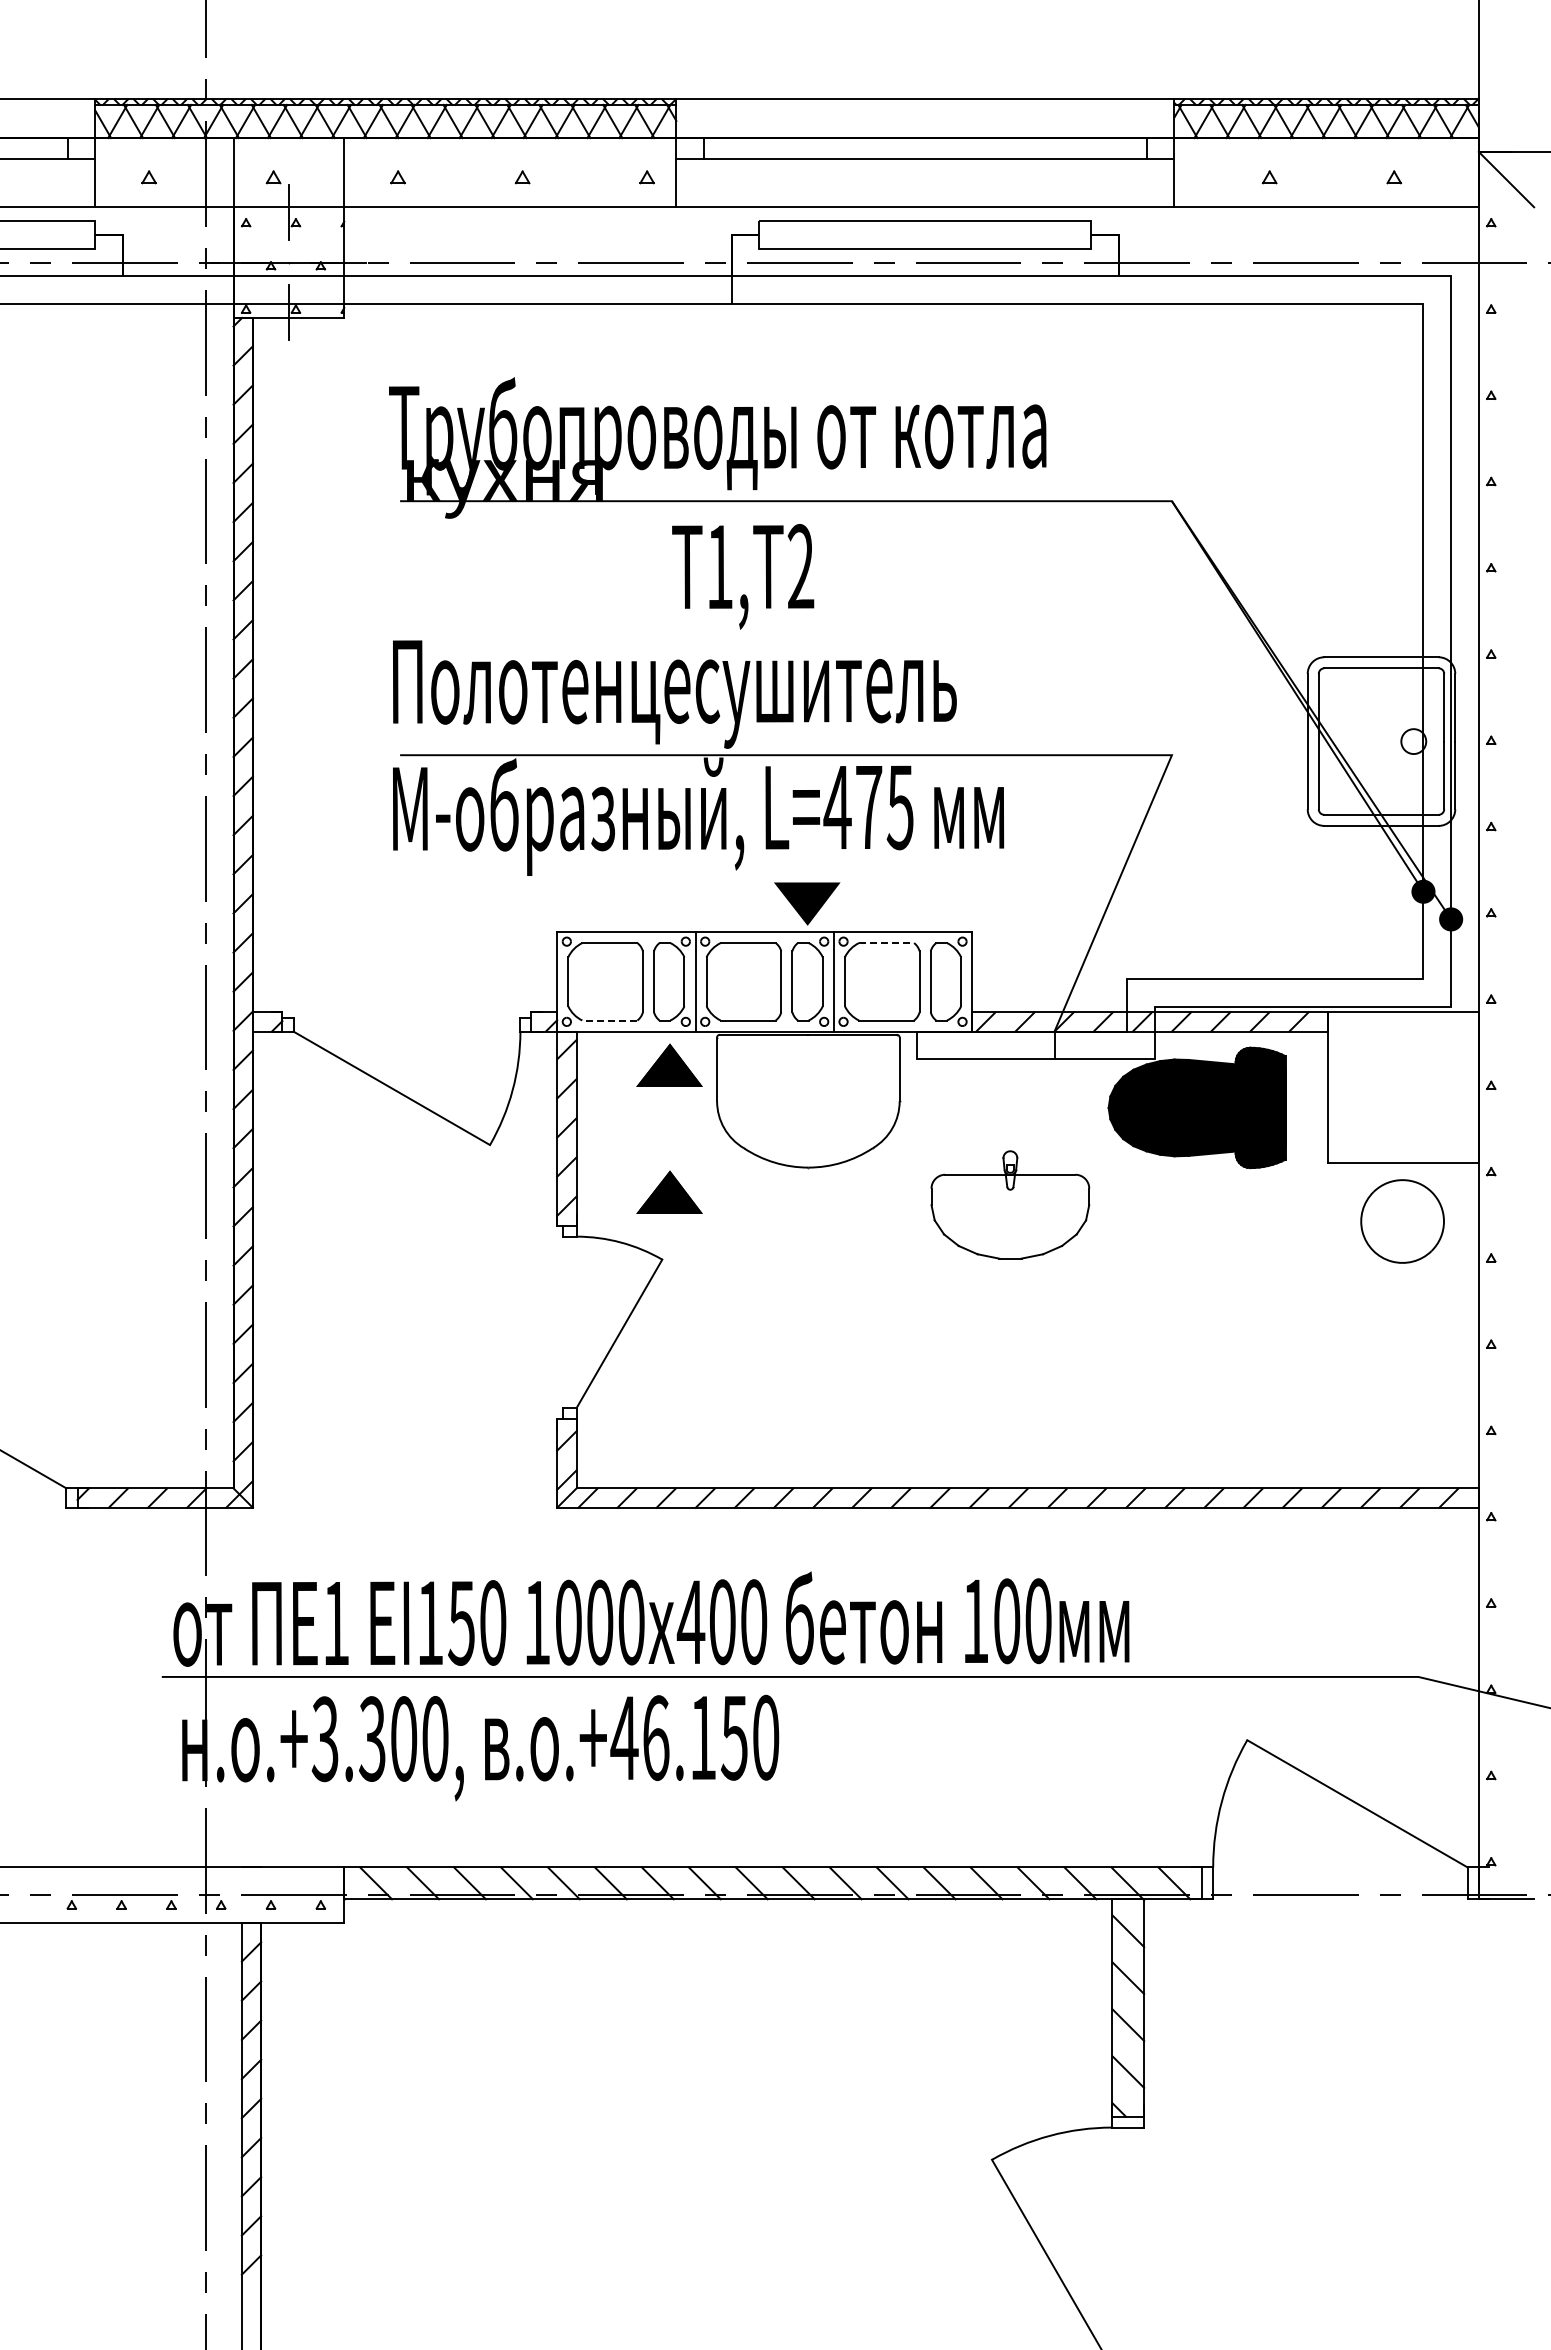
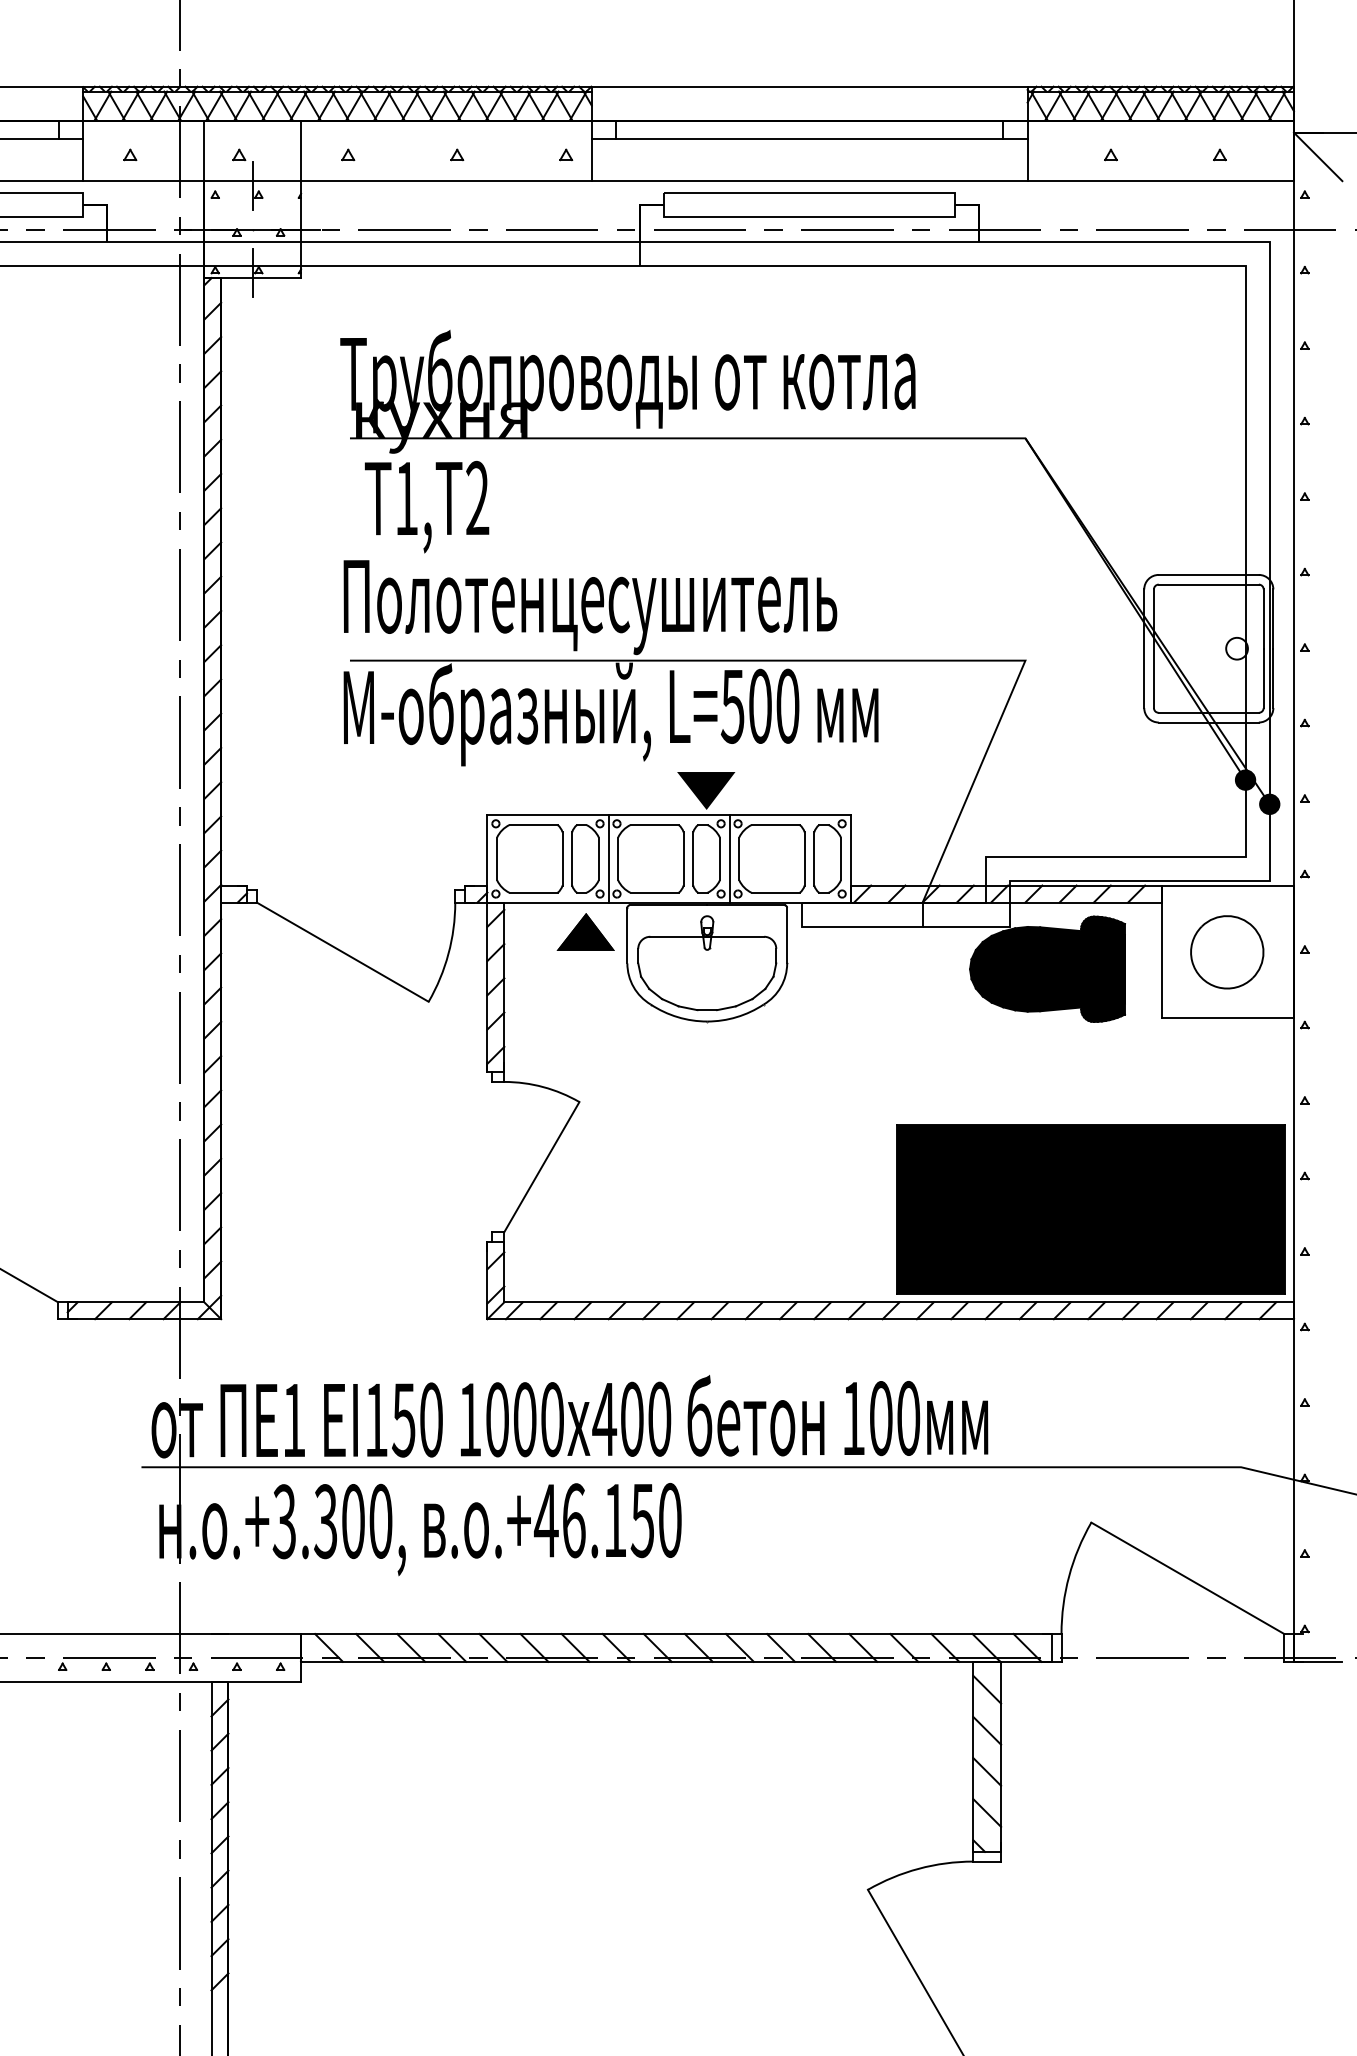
text: (743, 576) -> (427, 506), moved
text: (868, 807) -> (759, 706), L=475 -> L=500
line: (886, 943) -> (775, 825), dashed -> solid
line: (609, 1020) -> (533, 892), dashed -> solid
part: (669, 1191) -> (585, 1042), removed
part: (1010, 1204) -> (707, 962), moved
part: (1402, 1221) -> (1227, 952), moved
part: (1246, 1381) -> (1090, 1208), added

